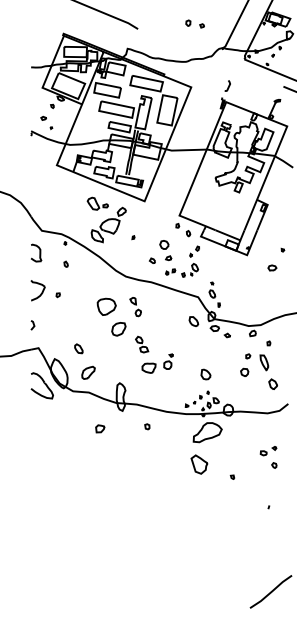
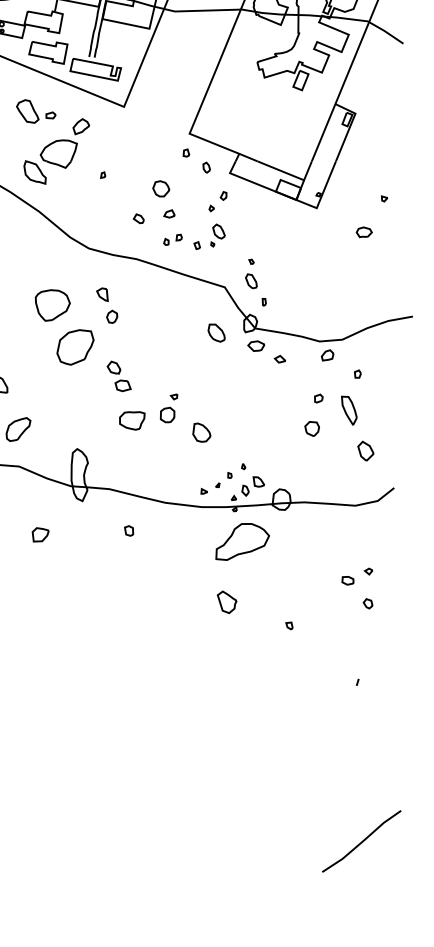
part: (118, 329) -> (74, 347), size x1.43
part: (205, 374) -> (200, 432), moved
part: (199, 464) -> (227, 601), size x0.62

